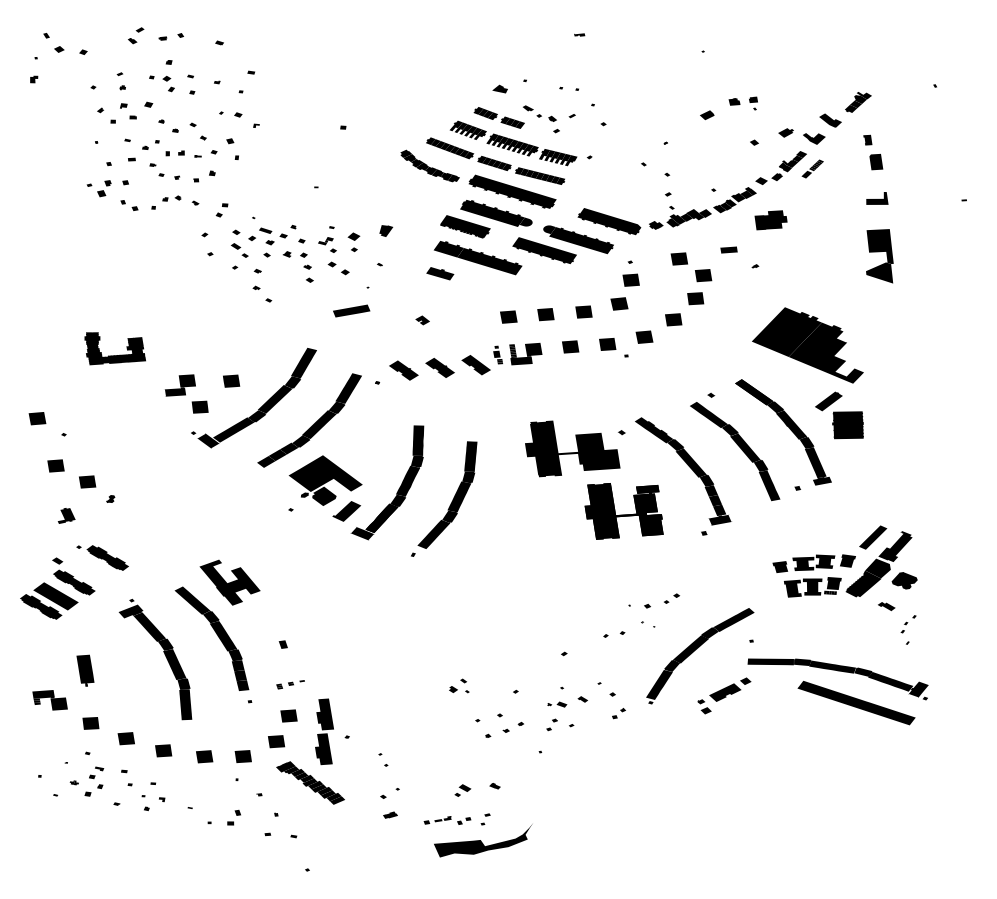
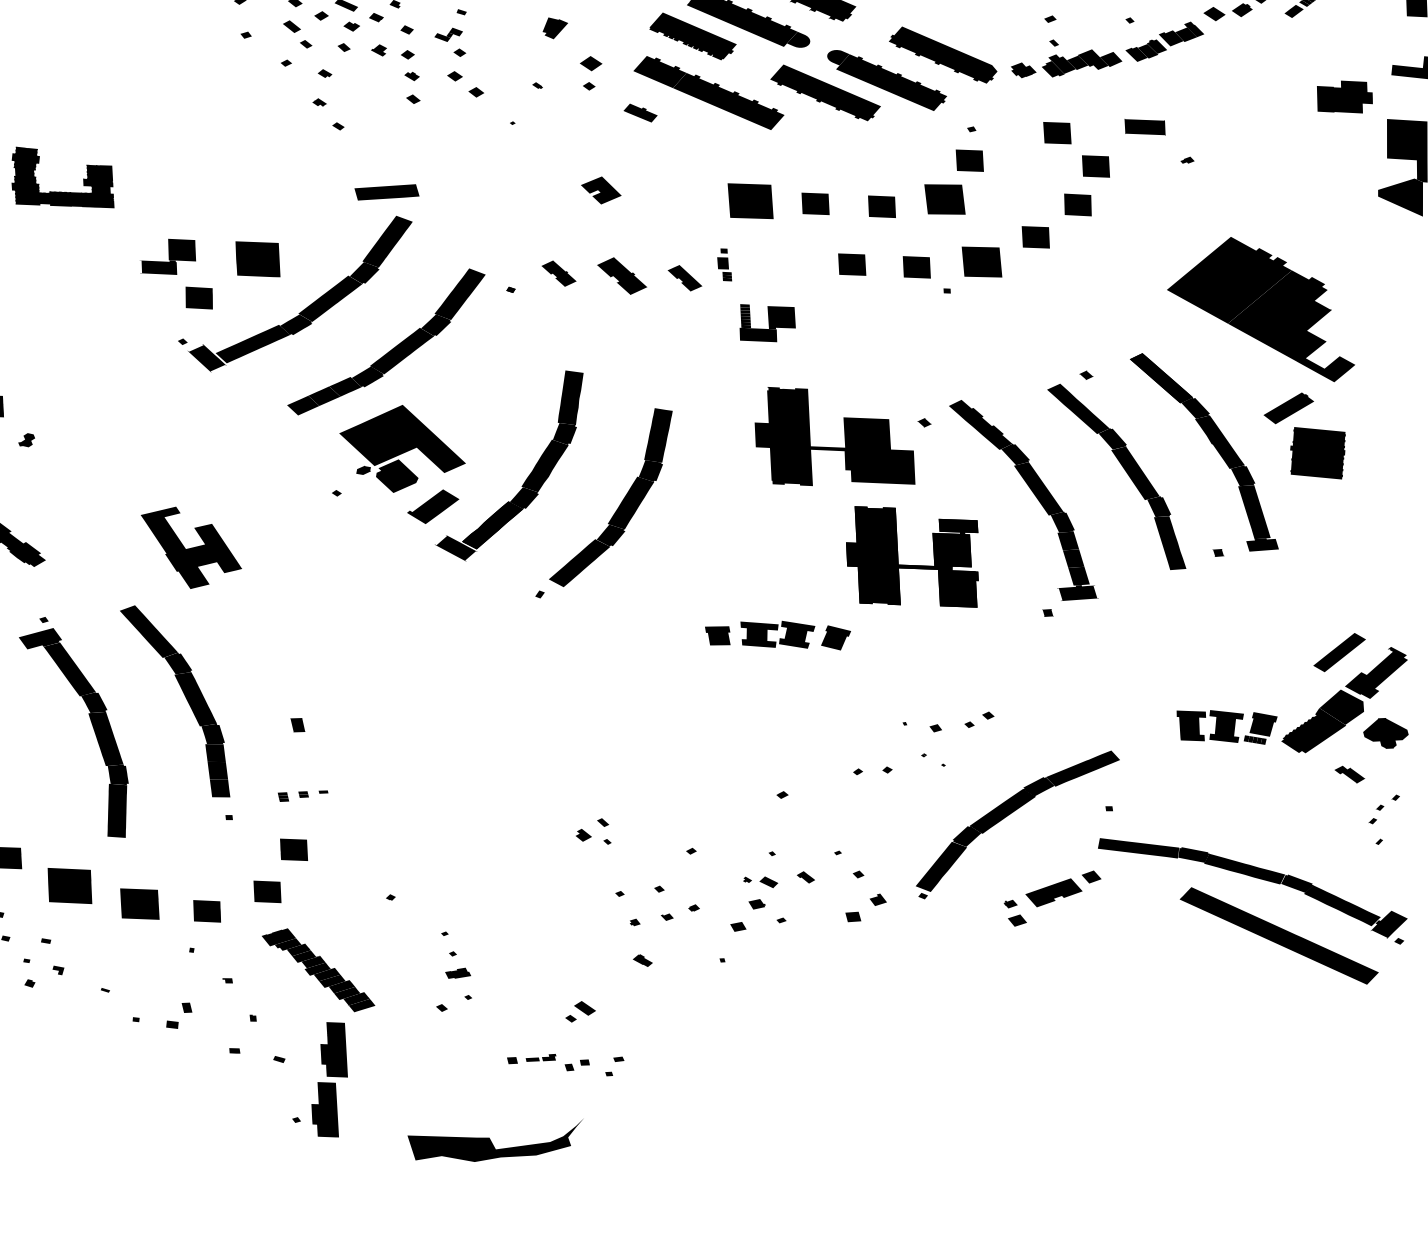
part: (770, 220) -> (1343, 97), moved
part: (353, 242) -> (589, 73), moved
part: (728, 249) -> (1144, 126), size x1.4
part: (440, 273) -> (640, 112), size x0.7
part: (619, 303) -> (945, 198), size x1.4
part: (351, 310) -> (386, 191), moved
part: (508, 316) -> (750, 200), size x1.6
part: (422, 320) -> (600, 190), size x1.6
part: (644, 336) -> (982, 260), size x1.4
part: (525, 353) -> (766, 322), moved
part: (475, 365) -> (683, 278), size x0.7
part: (403, 370) -> (558, 273), size x0.7
part: (231, 380) -> (258, 257), size x1.6
part: (813, 563) -> (775, 635), moved
part: (229, 582) -> (189, 548), moved
part: (618, 713) -> (865, 908), size x1.6
part: (551, 724) -> (746, 914), size x1.6
part: (324, 731) -> (330, 1079), moved
part: (163, 750) -> (70, 885), size x1.6
part: (204, 756) -> (139, 903), size x1.4
part: (494, 786) -> (641, 960), moved
part: (390, 814) -> (458, 972), moved
part: (483, 840) -> (494, 1139), moved

